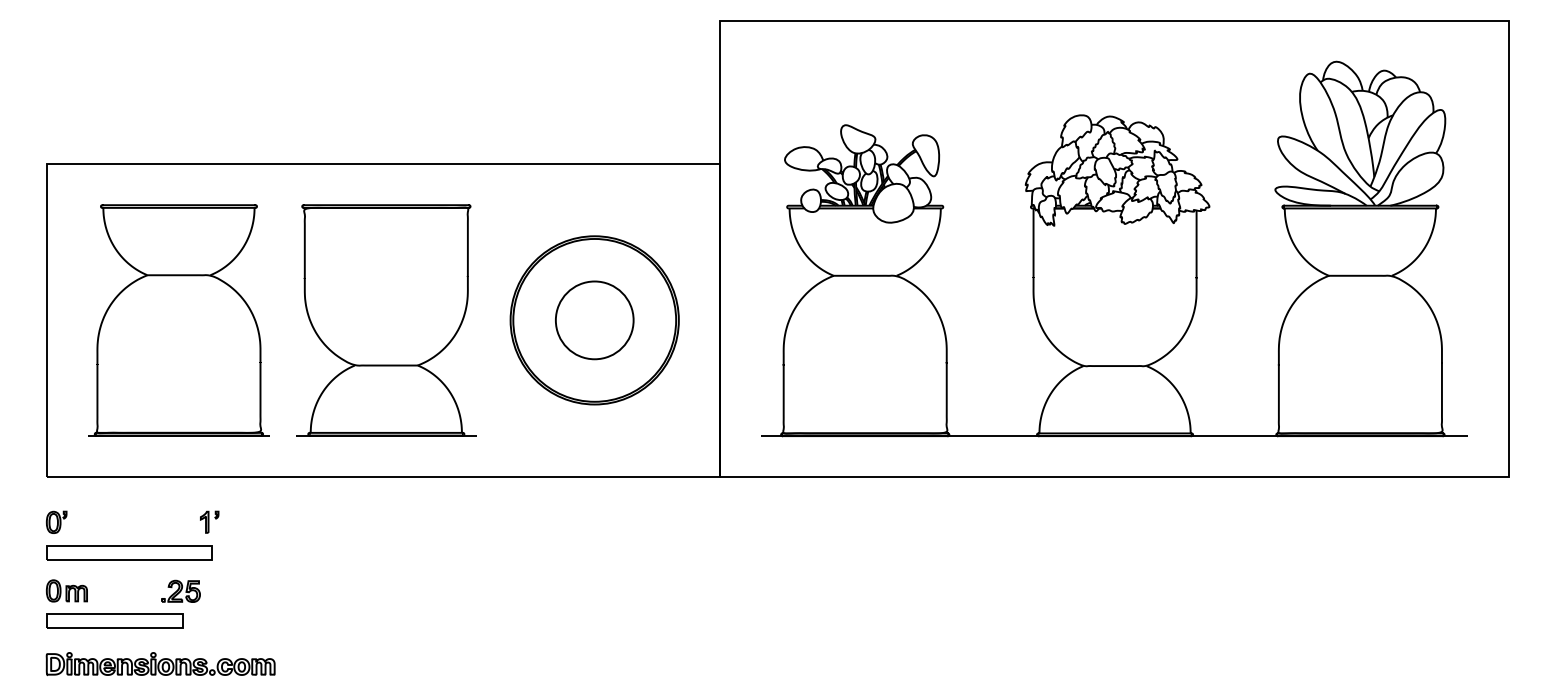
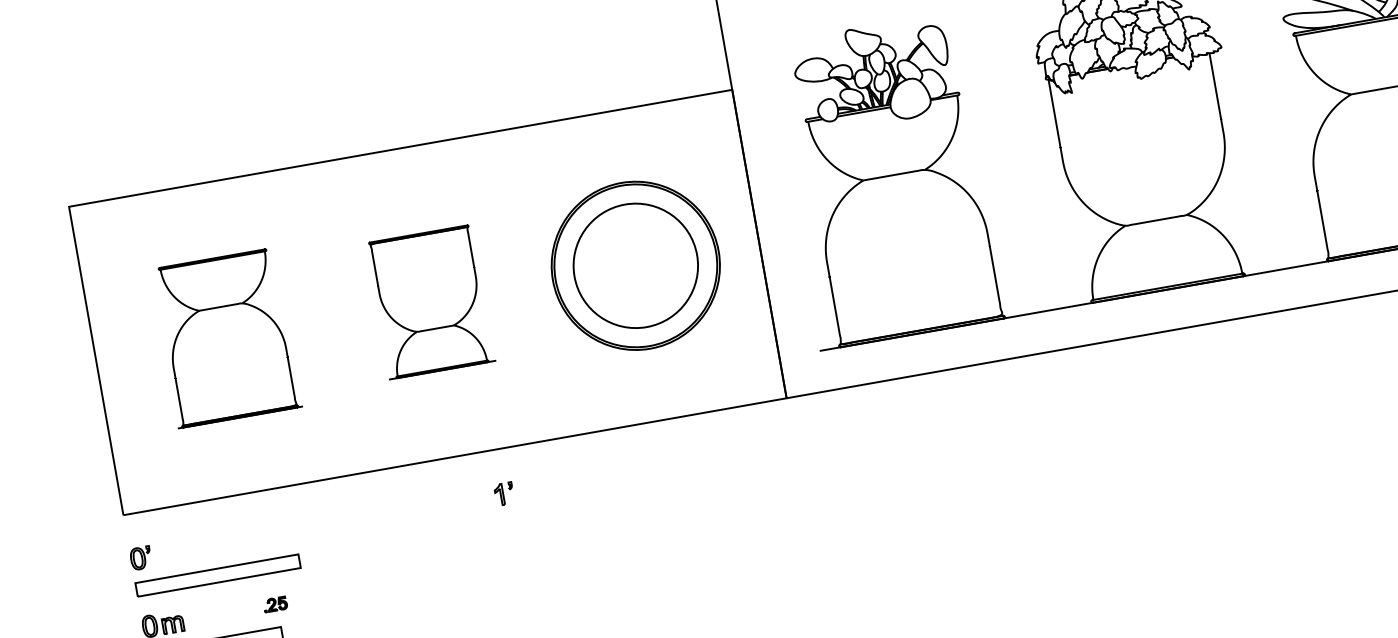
part: (178, 320) -> (225, 338), size x0.7
part: (386, 320) -> (430, 302), size x0.6
circle: (594, 320) -> (635, 266), size x1.6
part: (209, 521) -> (504, 493), moved
part: (180, 590) -> (274, 603), size x0.6

